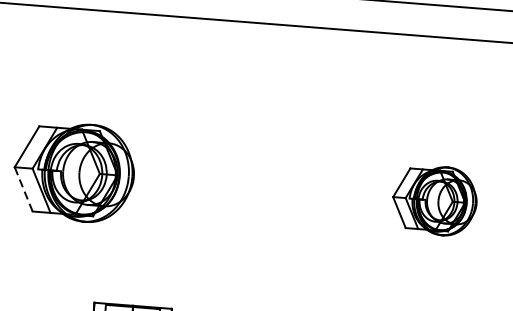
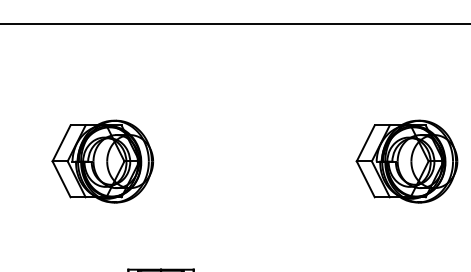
line: (23, 188) -> (61, 178), dashed -> solid
part: (434, 200) -> (406, 161), size x1.43

